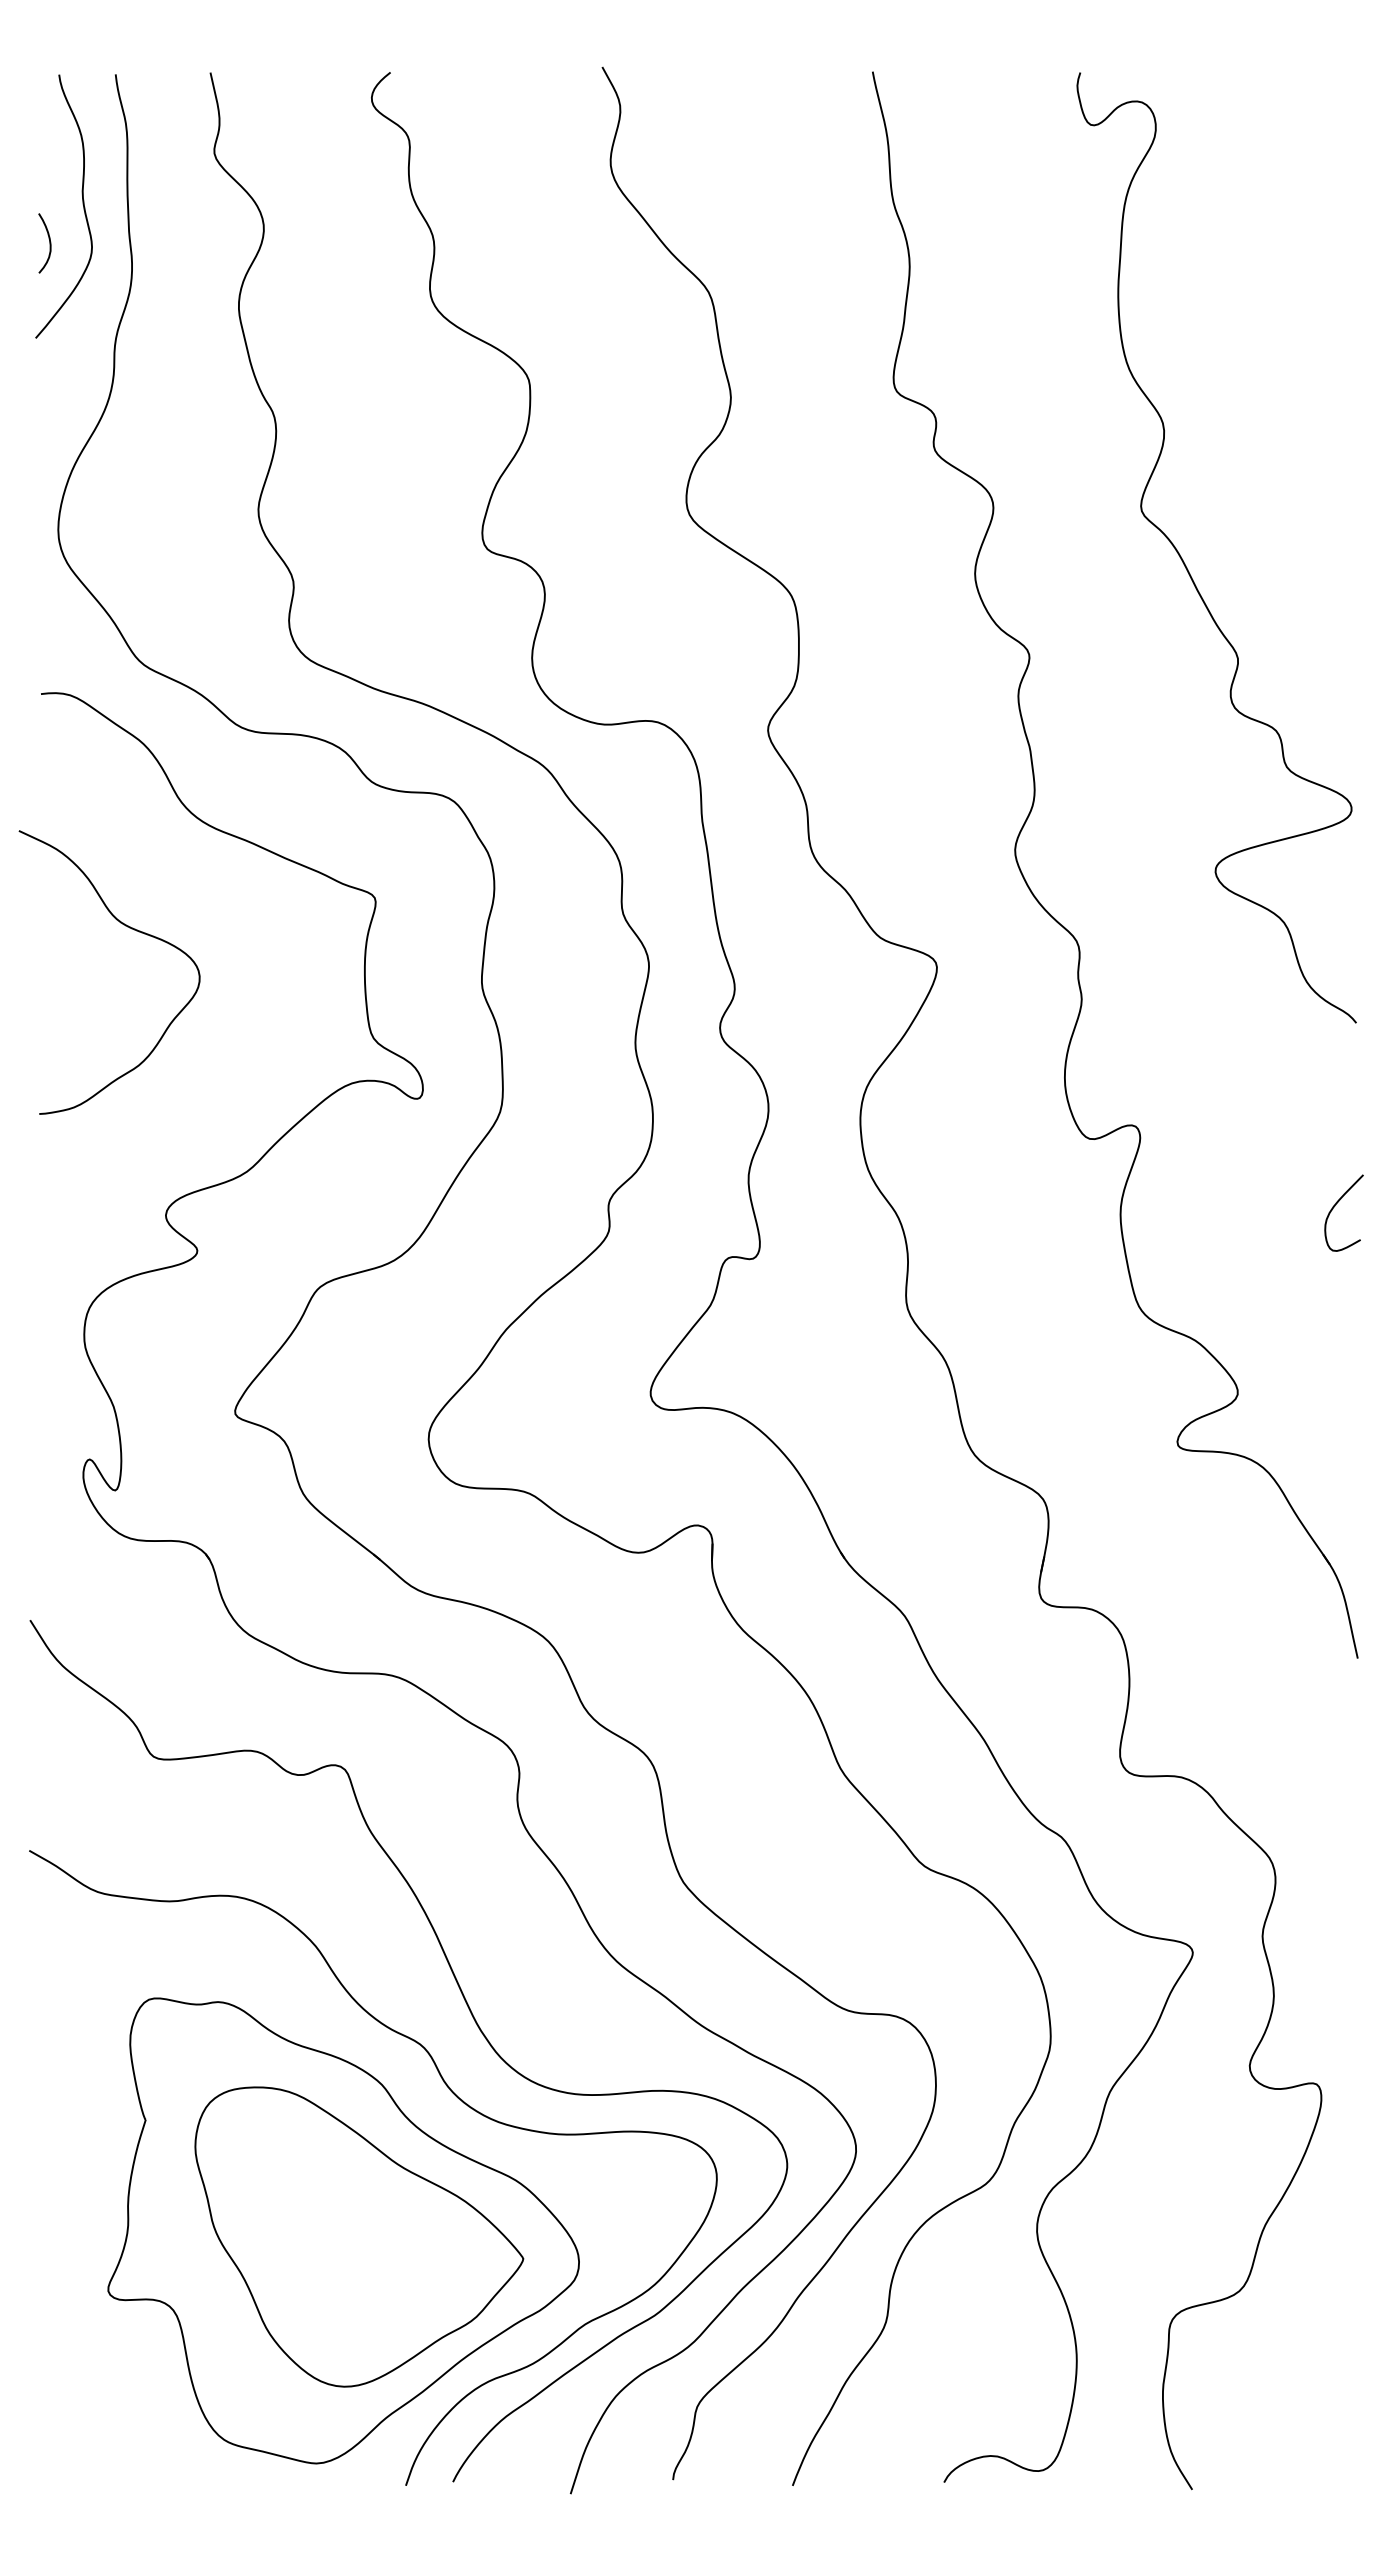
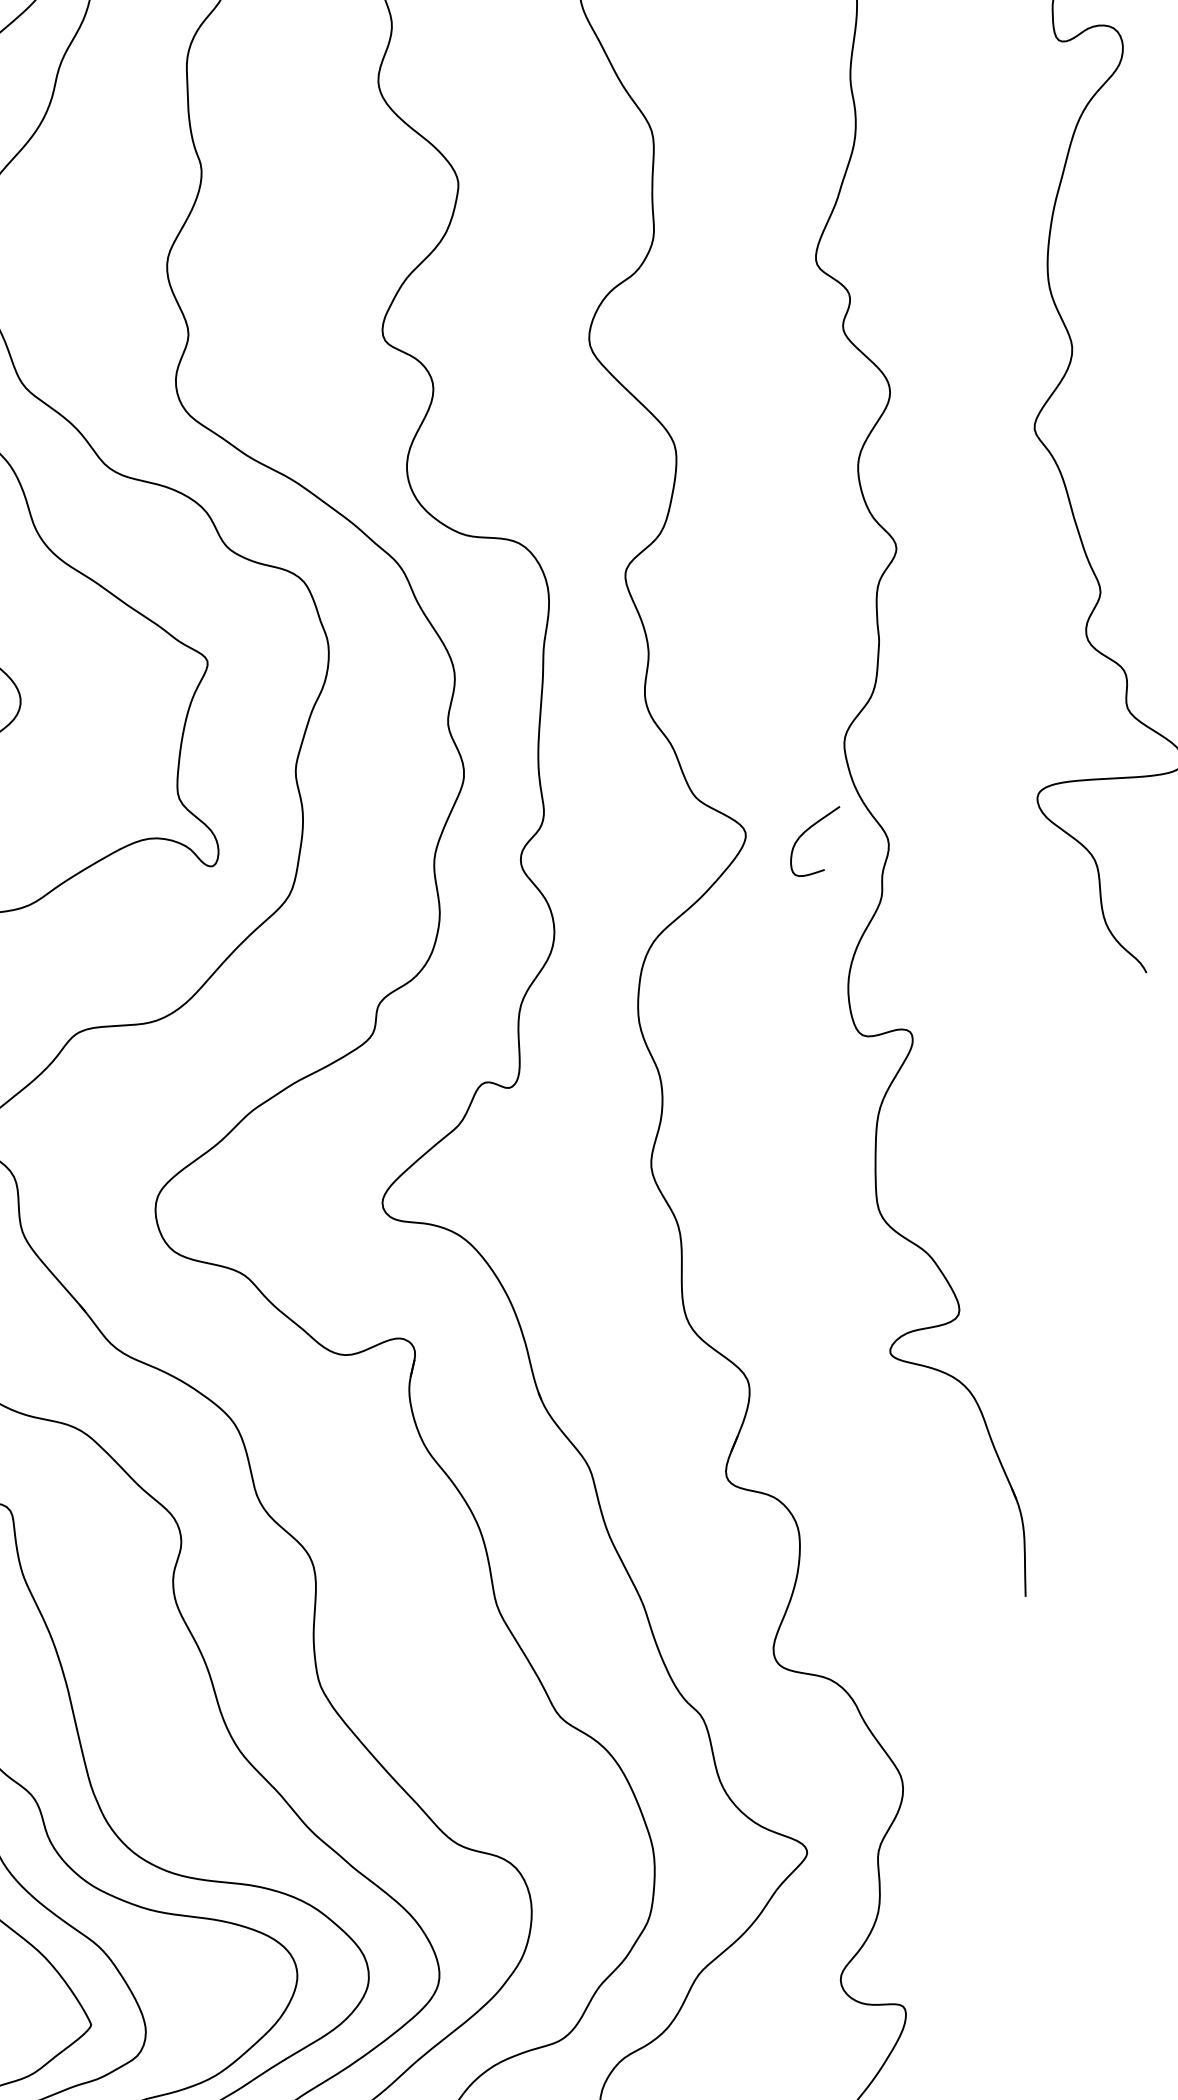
curve: (1335, 1206) -> (806, 832), moved

